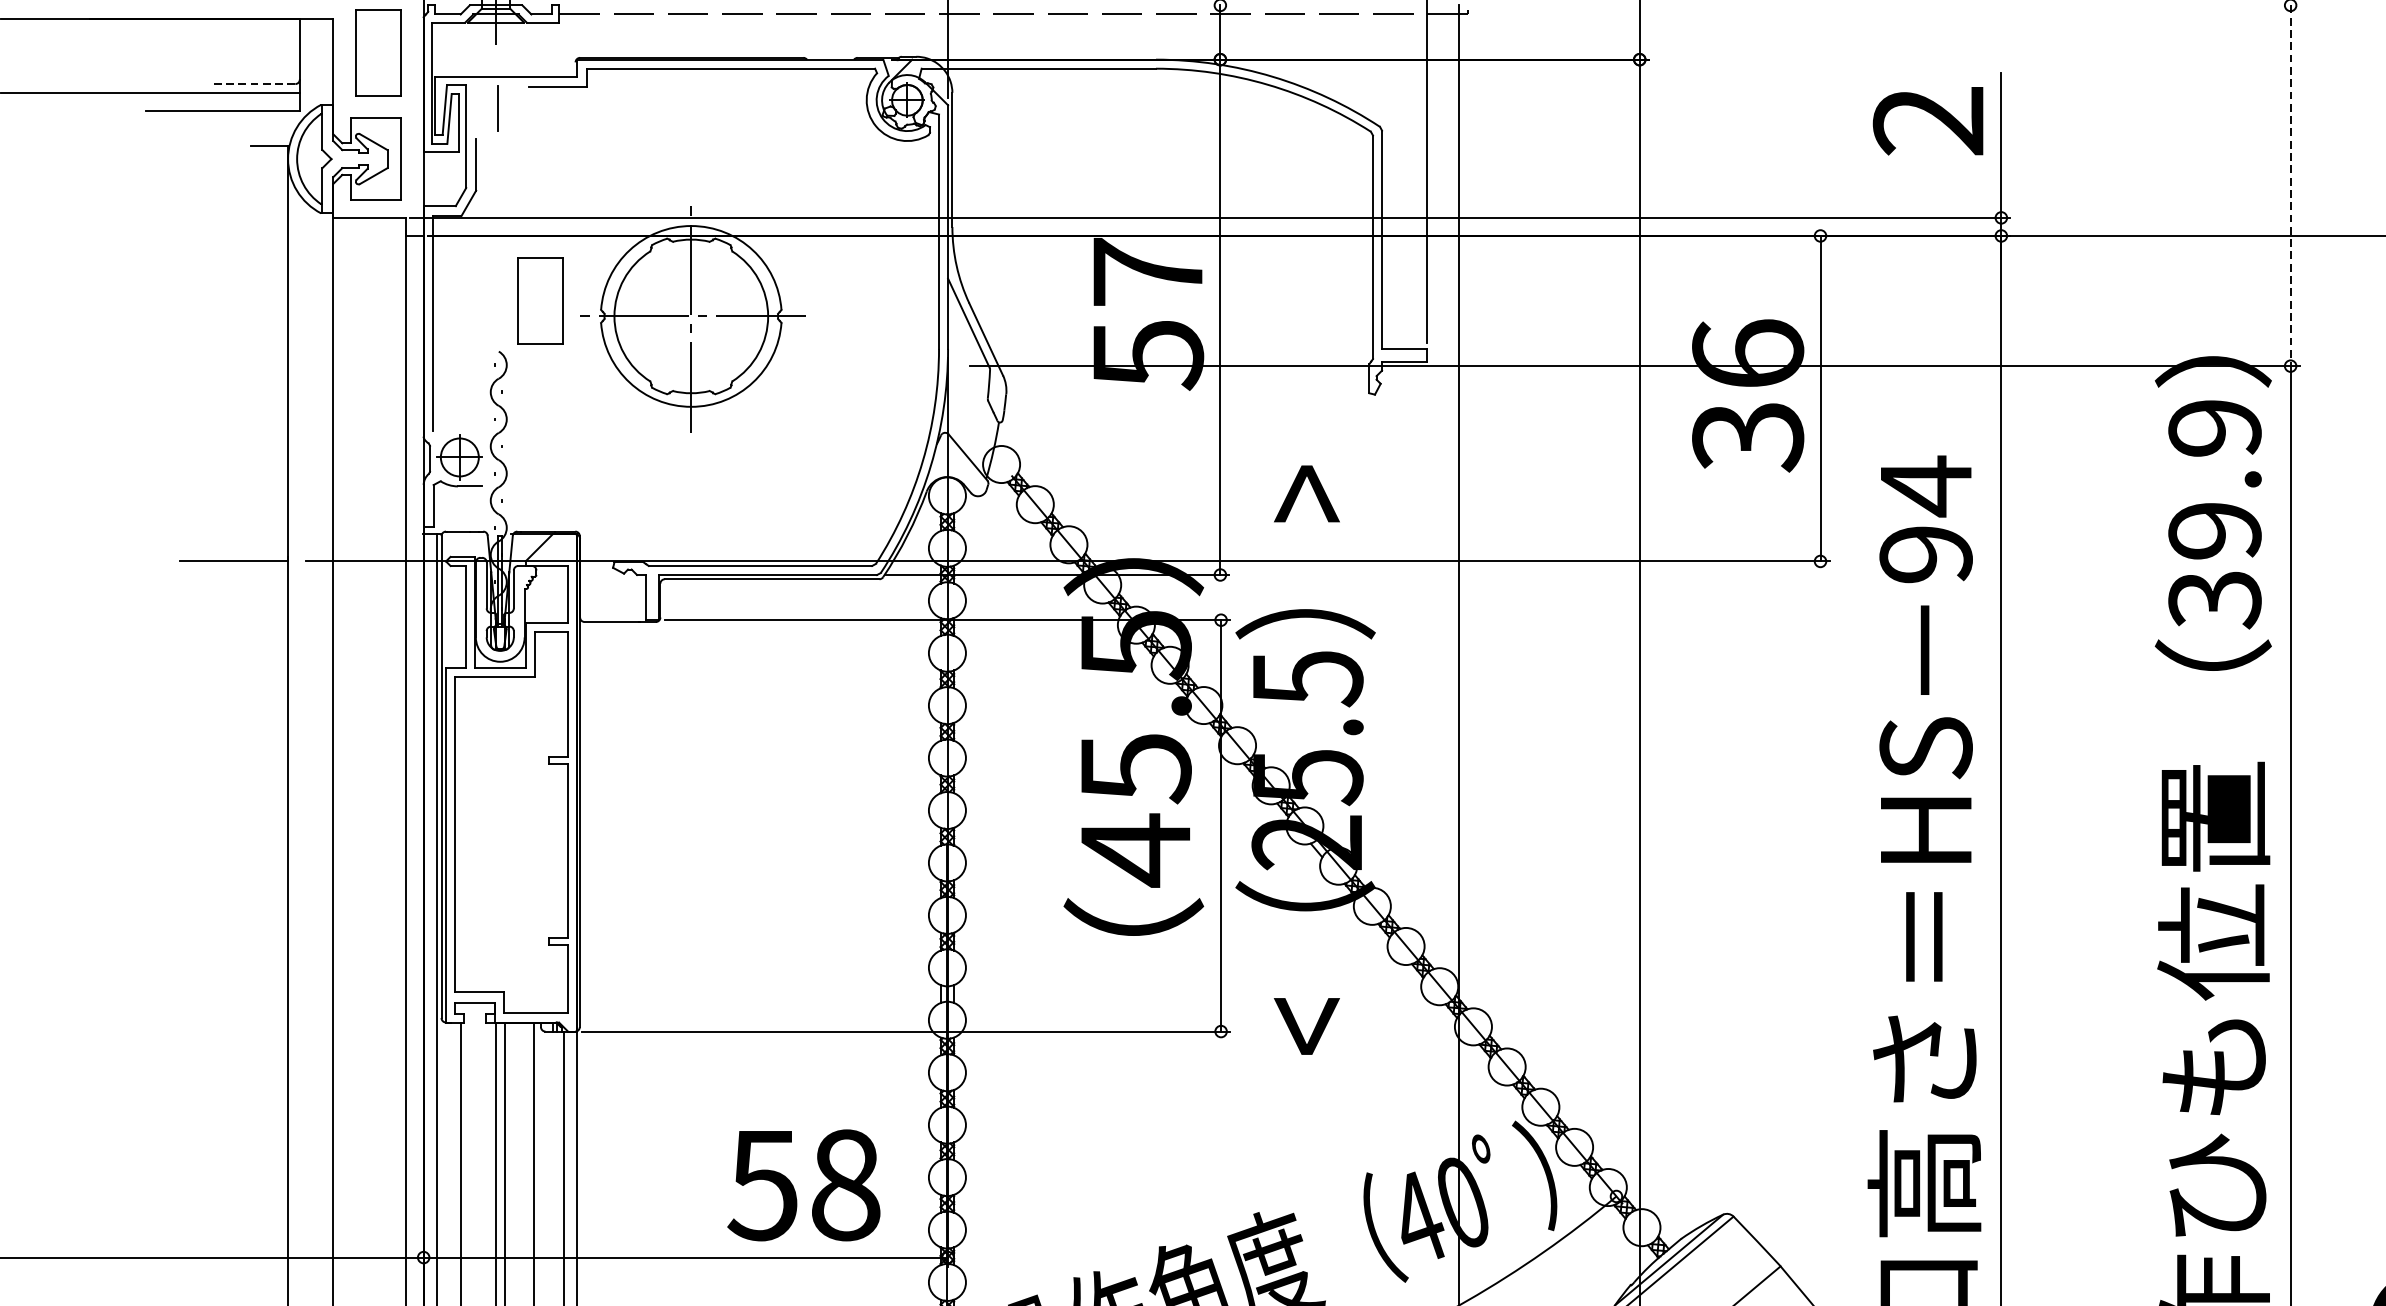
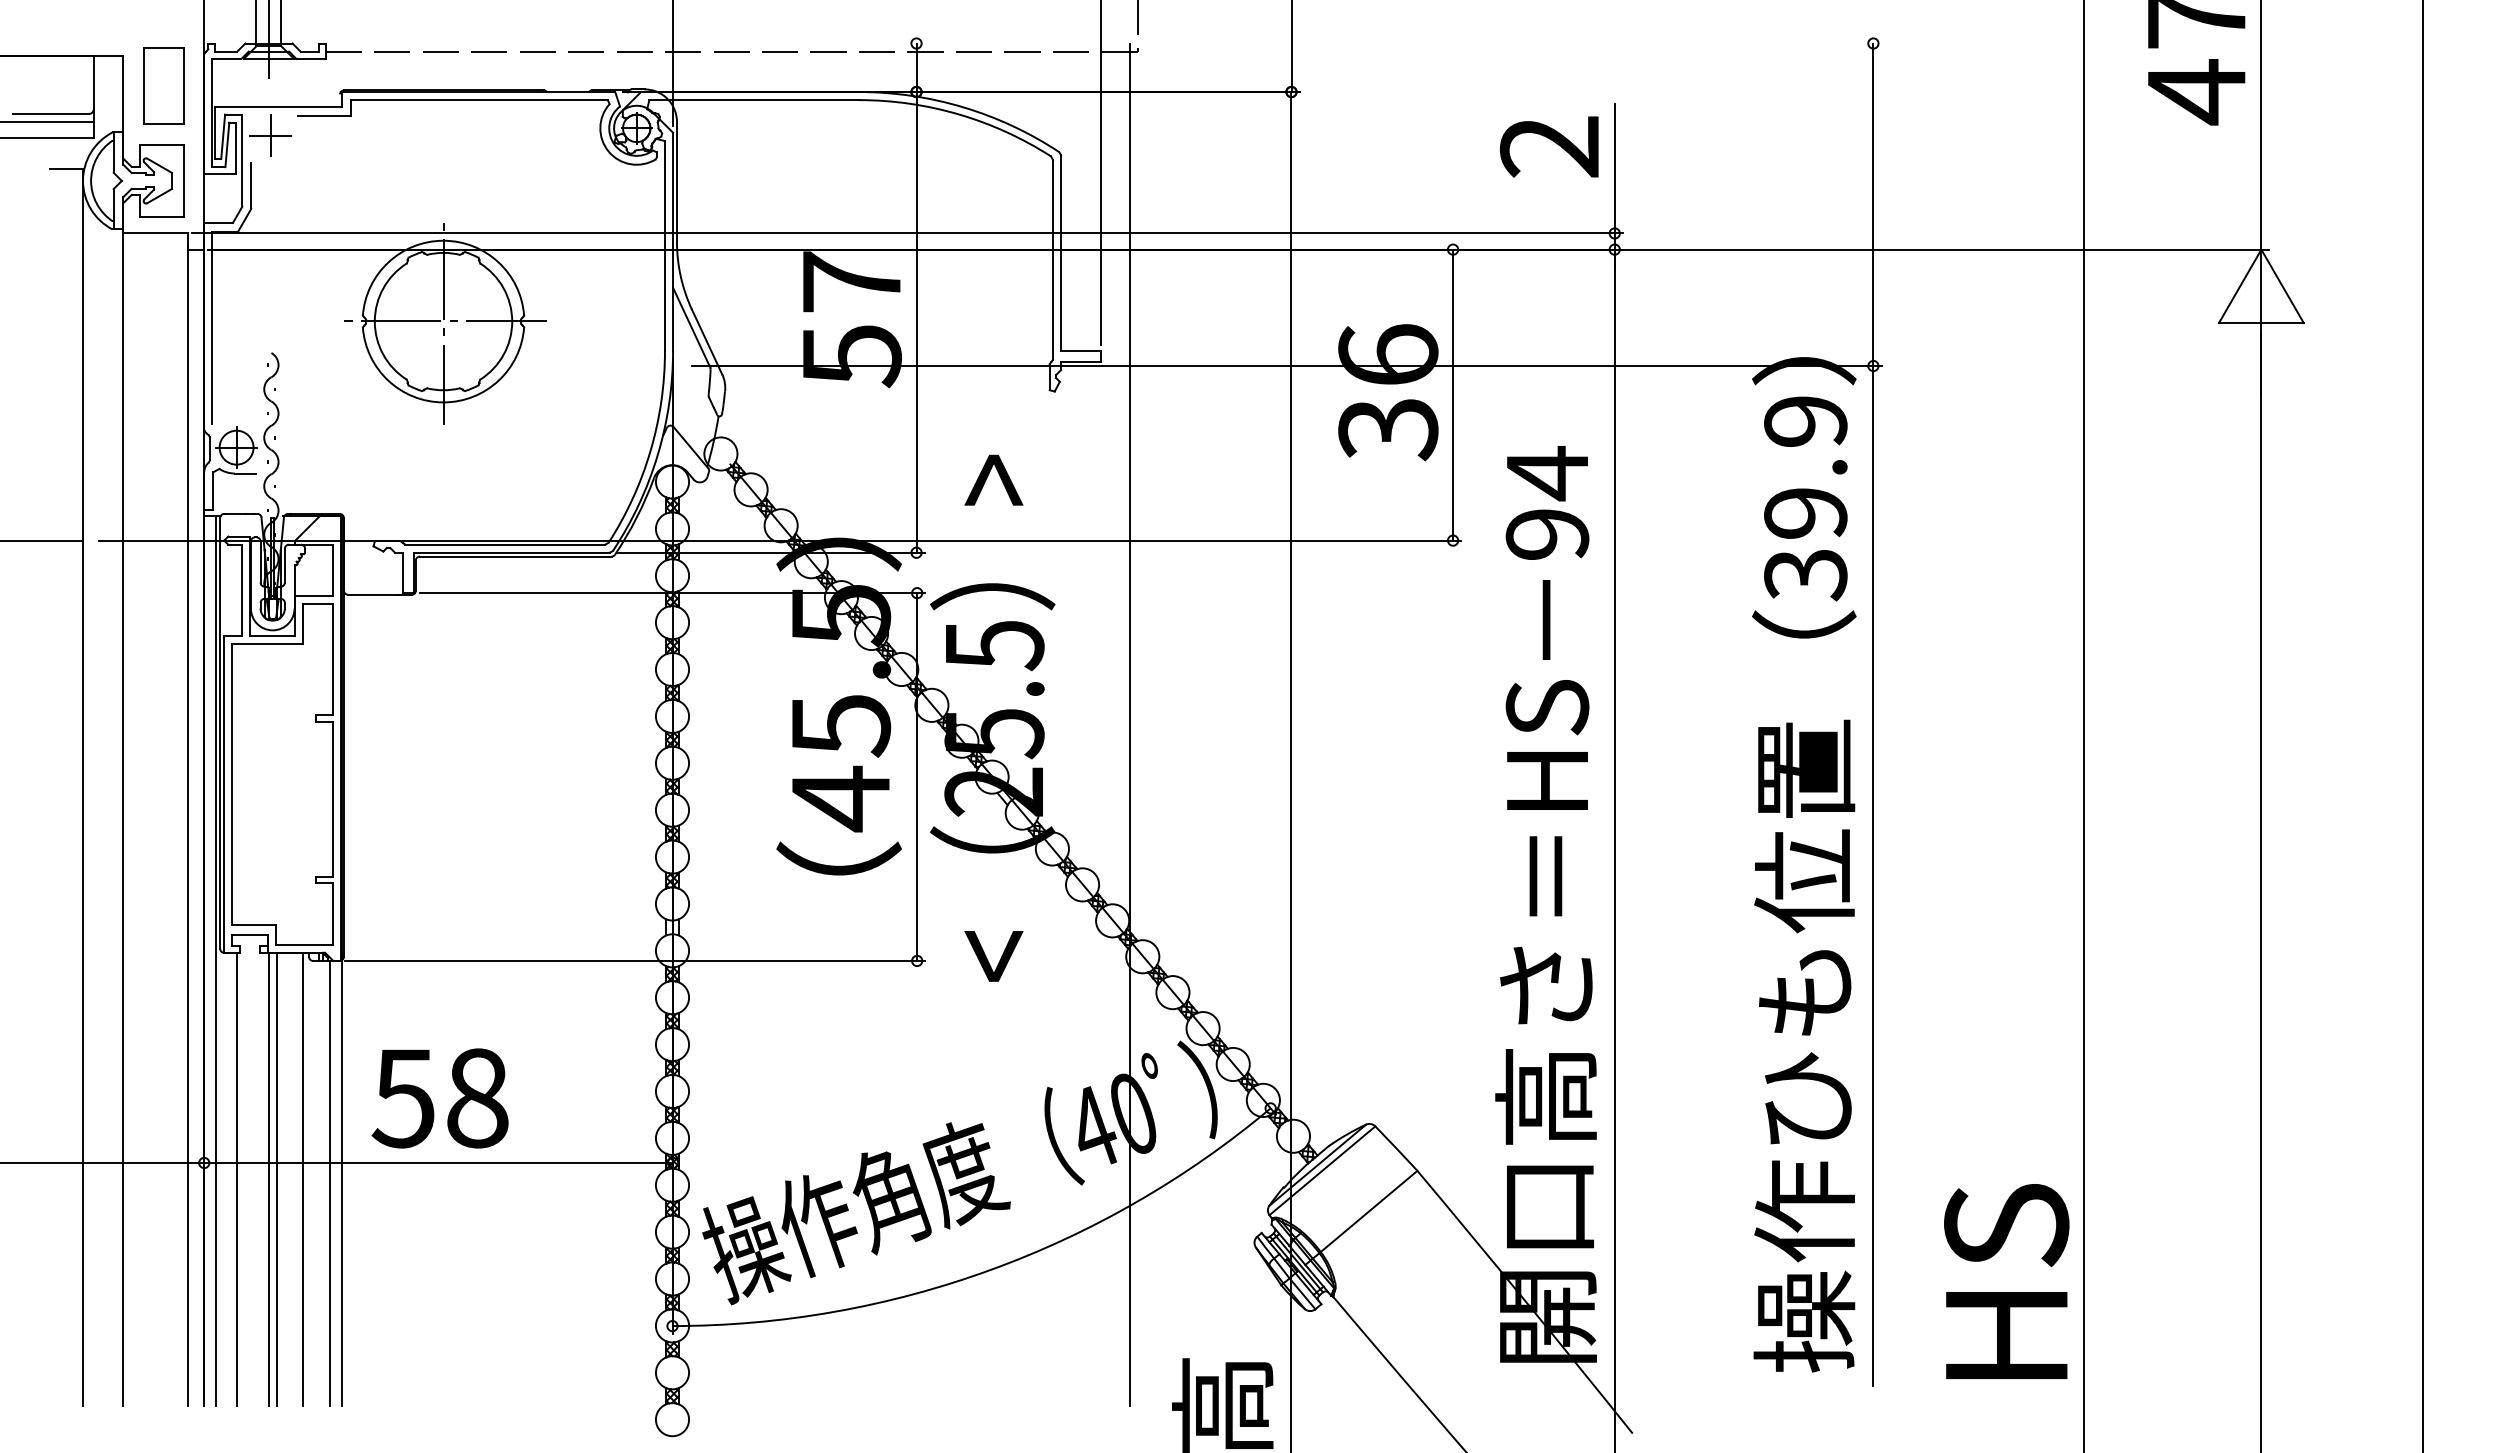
line: (251, 83) -> (50, 113), dashed -> solid
line: (497, 108) -> (270, 135), added
line: (2290, 186) -> (1873, 205), dashed -> solid
part: (540, 300) -> (308, 307), removed
text: (803, 1185) -> (439, 1098), moved

